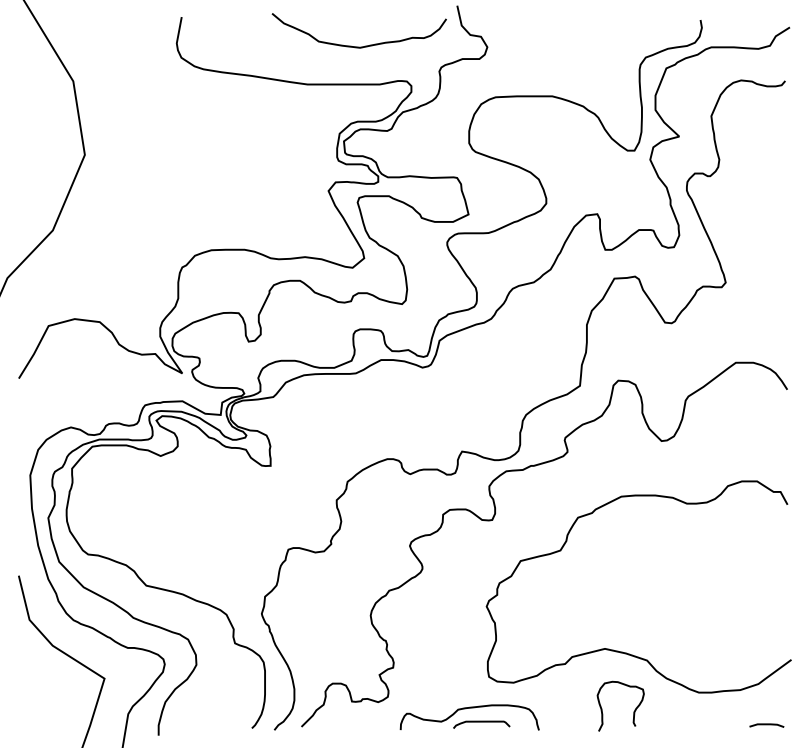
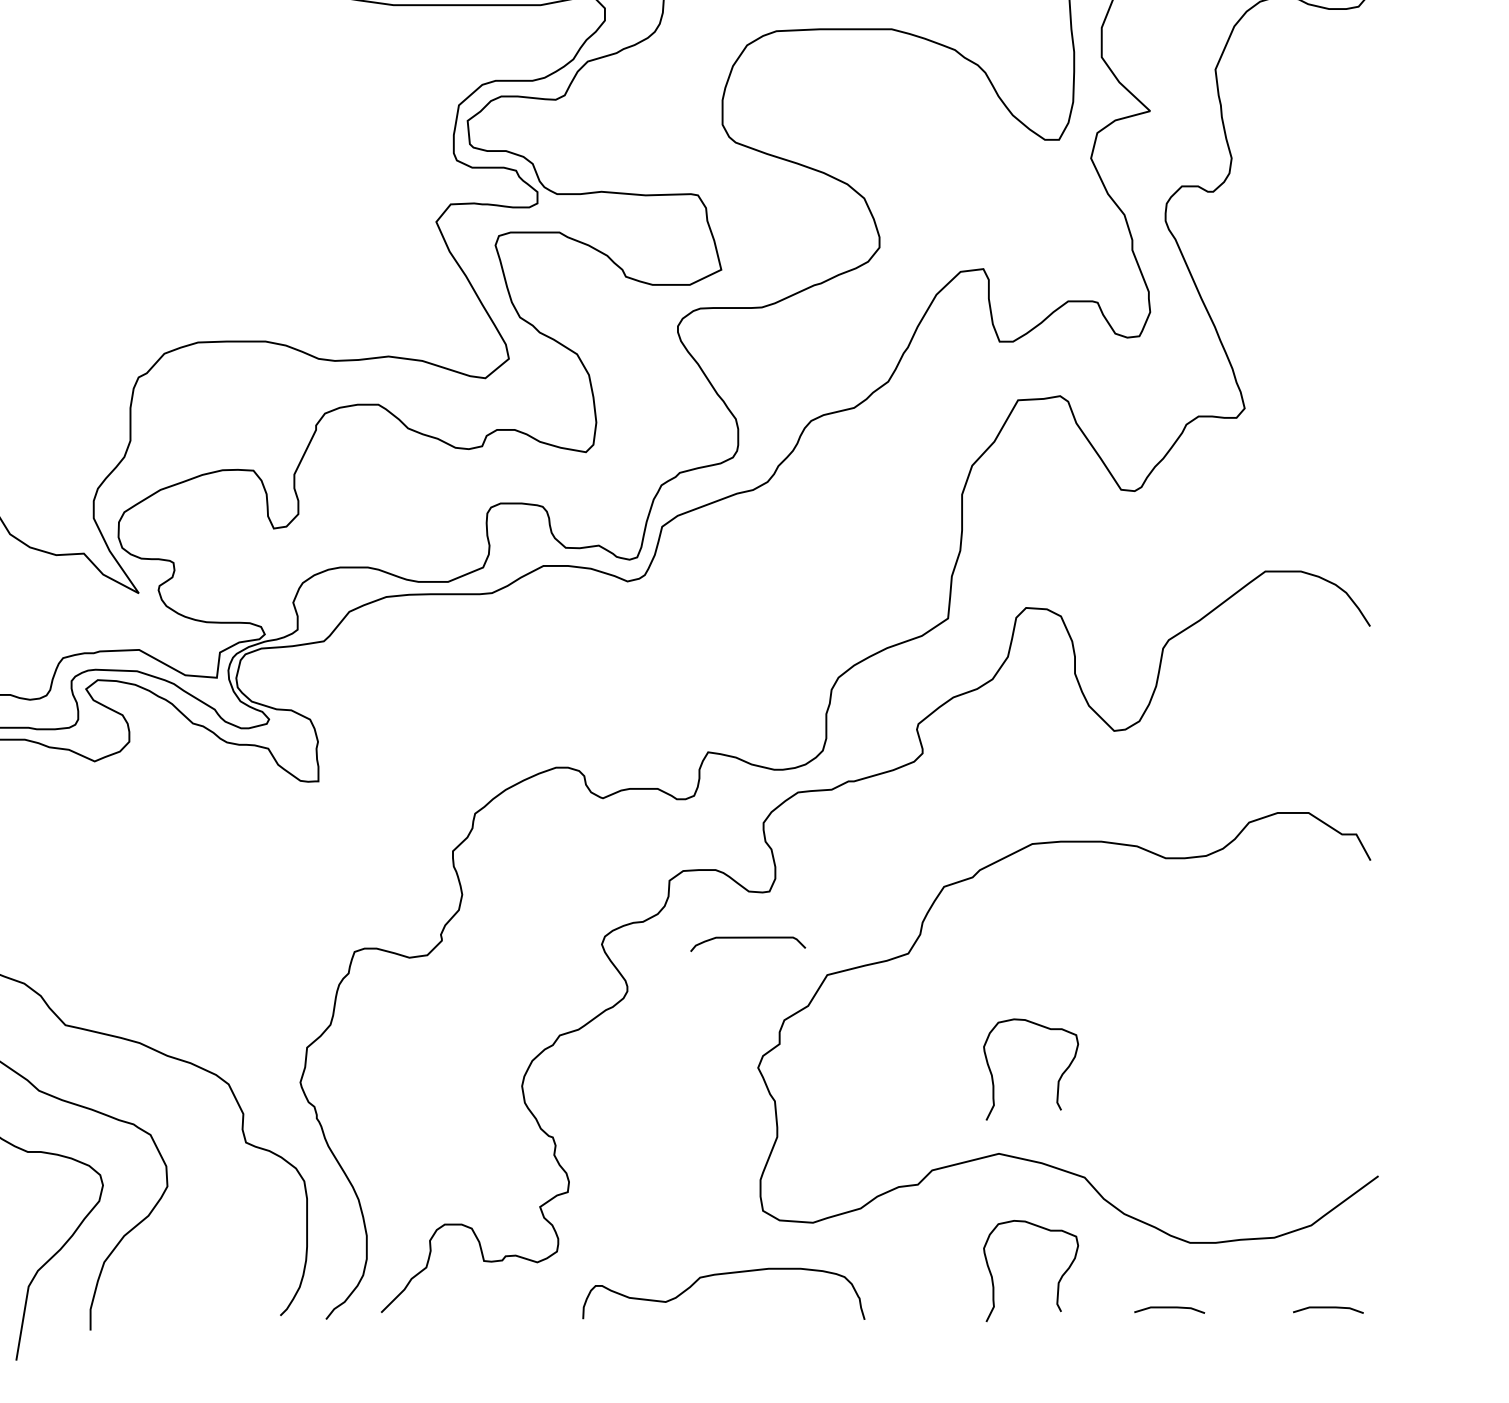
curve: (633, 612) -> (1056, 1079), added
curve: (481, 722) -> (747, 939), moved
line: (688, 725) -> (1168, 1309), added

